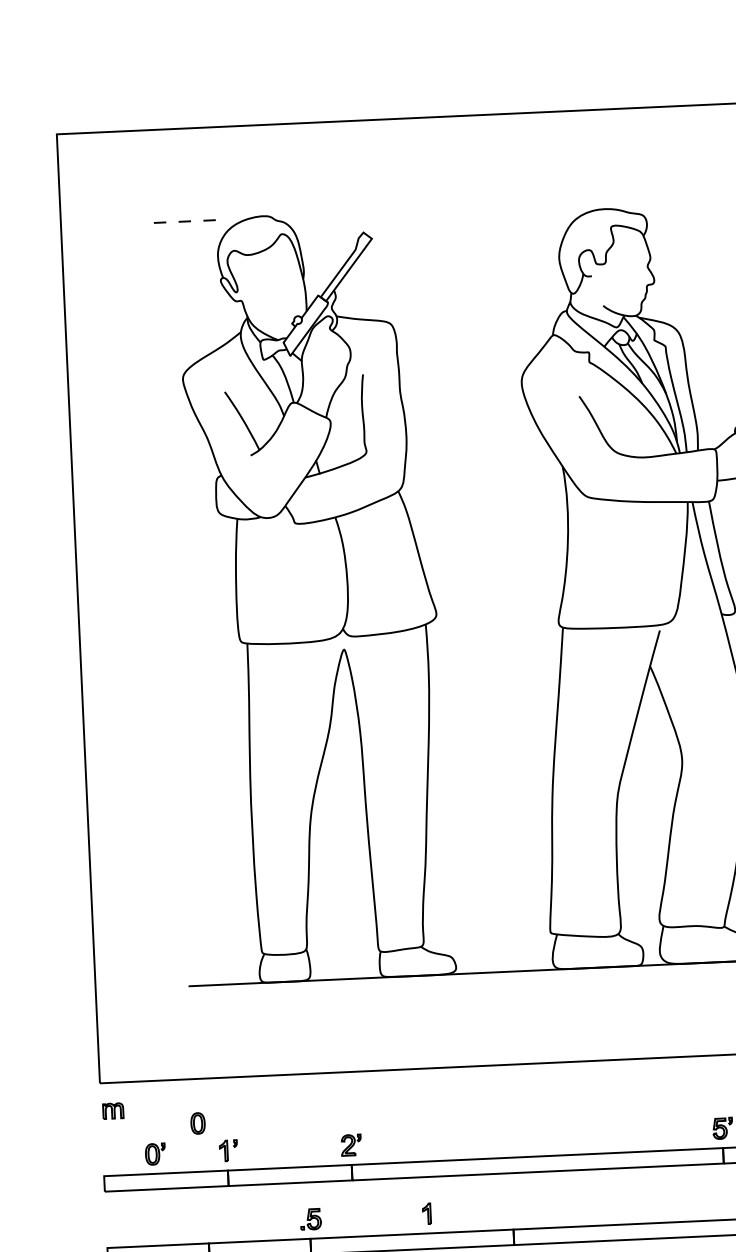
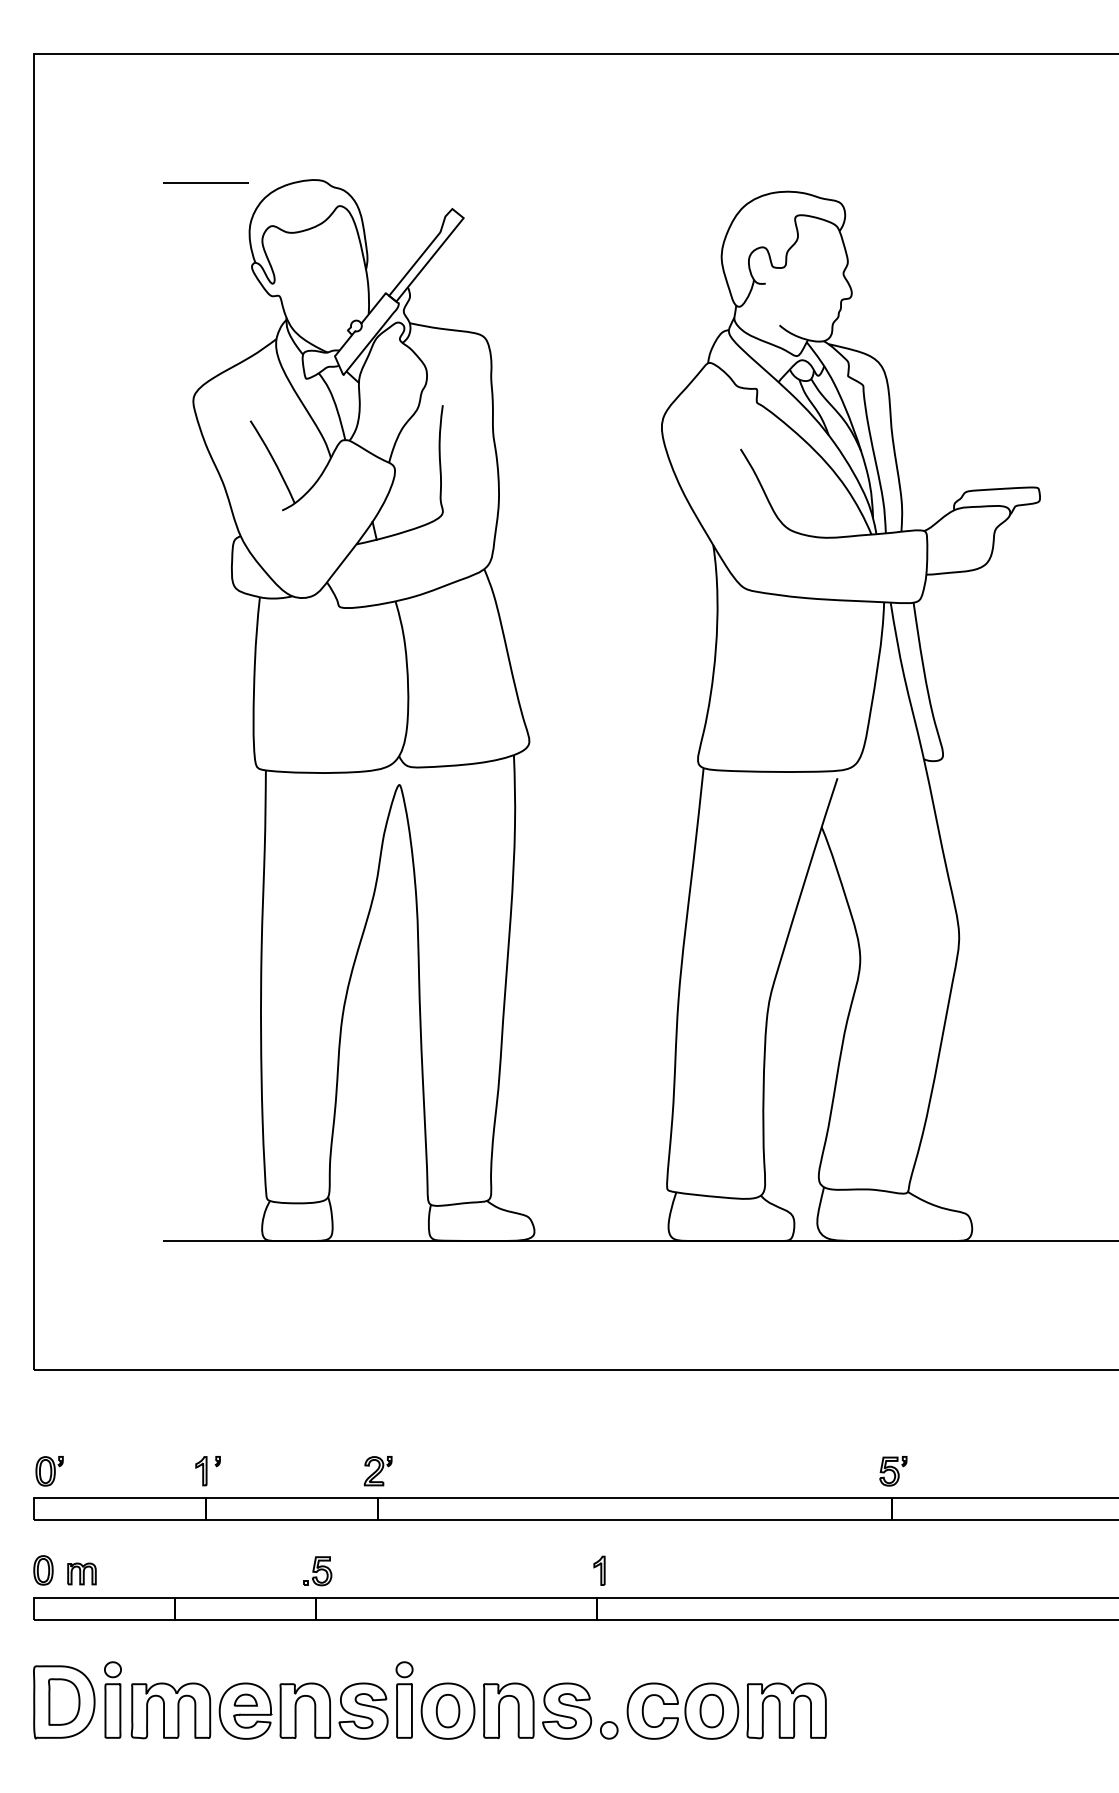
line: (184, 221) -> (205, 182), dashed -> solid
part: (112, 1110) -> (81, 1573), moved
part: (198, 1123) -> (43, 1570), moved
part: (155, 1154) -> (49, 1471), moved
part: (426, 1213) -> (599, 1570), moved

